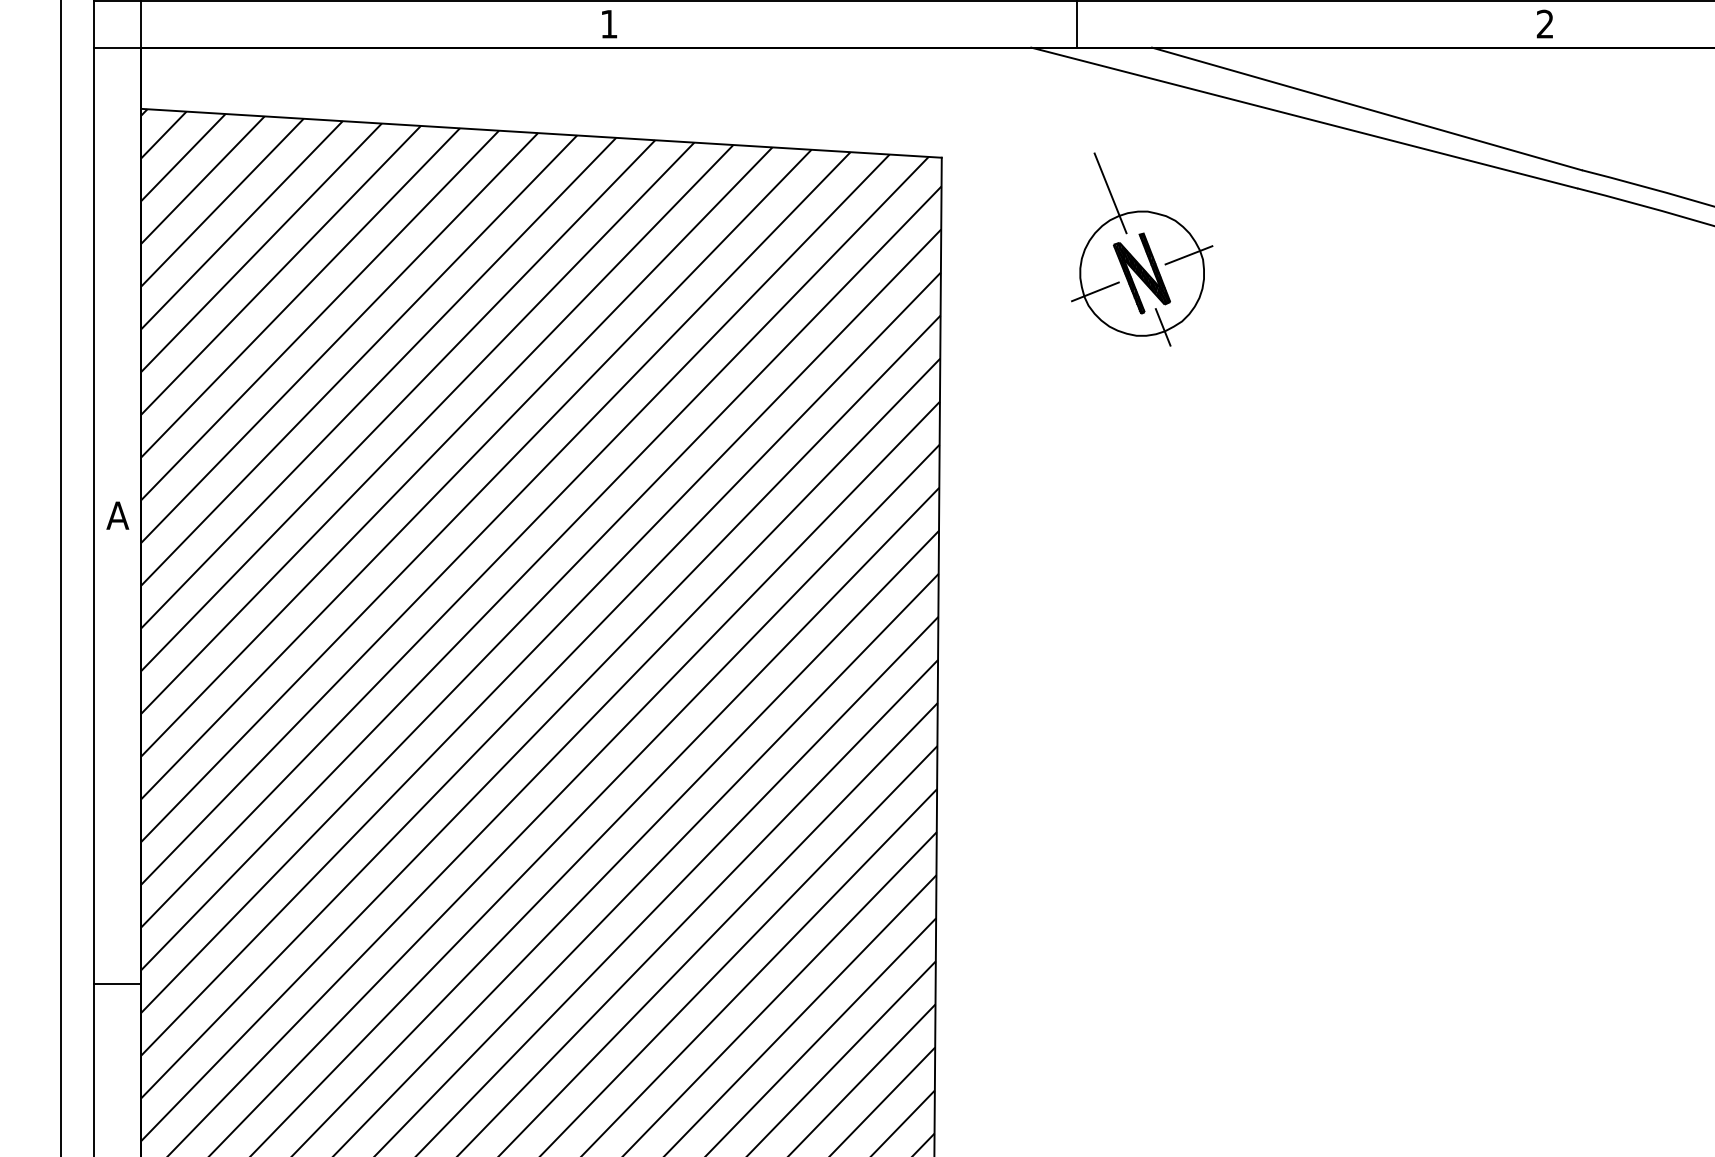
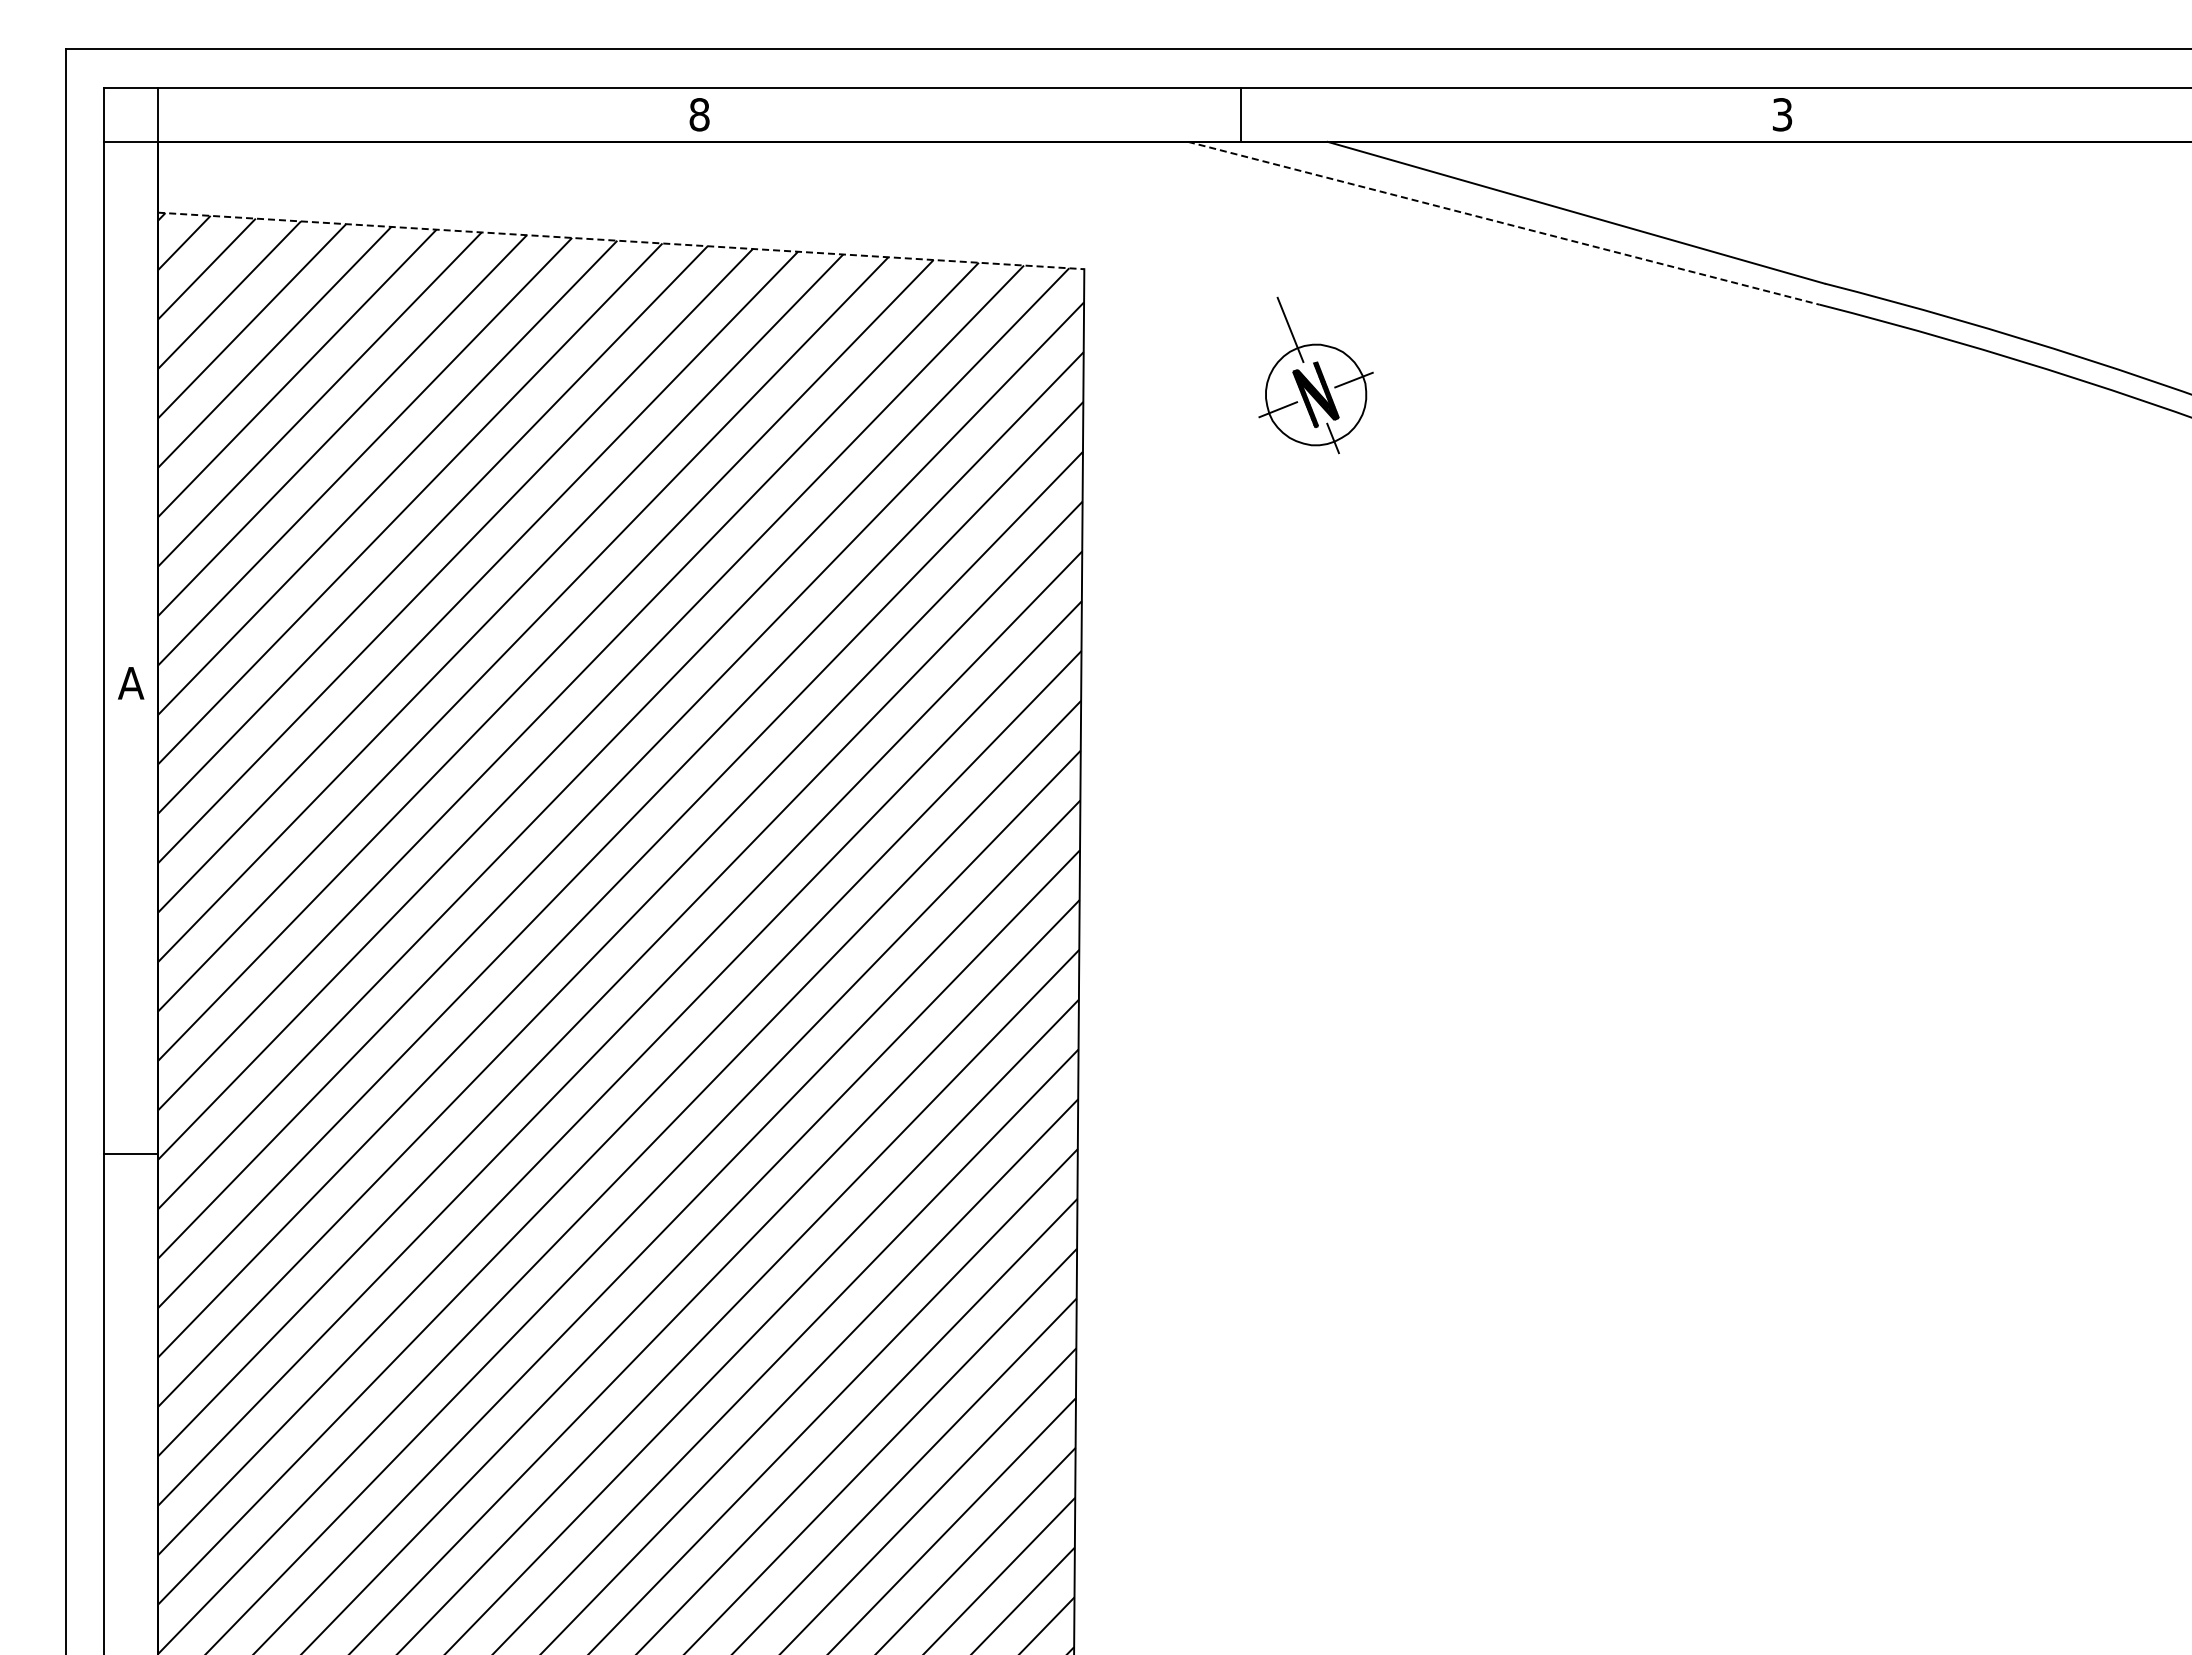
text: (609, 24) -> (699, 114), 1 -> 8
text: (1545, 24) -> (1782, 114), 2 -> 3
line: (1304, 118) -> (1504, 223), solid -> dashed
line: (541, 132) -> (621, 240), solid -> dashed
part: (1141, 249) -> (1315, 375), size x0.7
line: (118, 983) -> (131, 1153), moved

